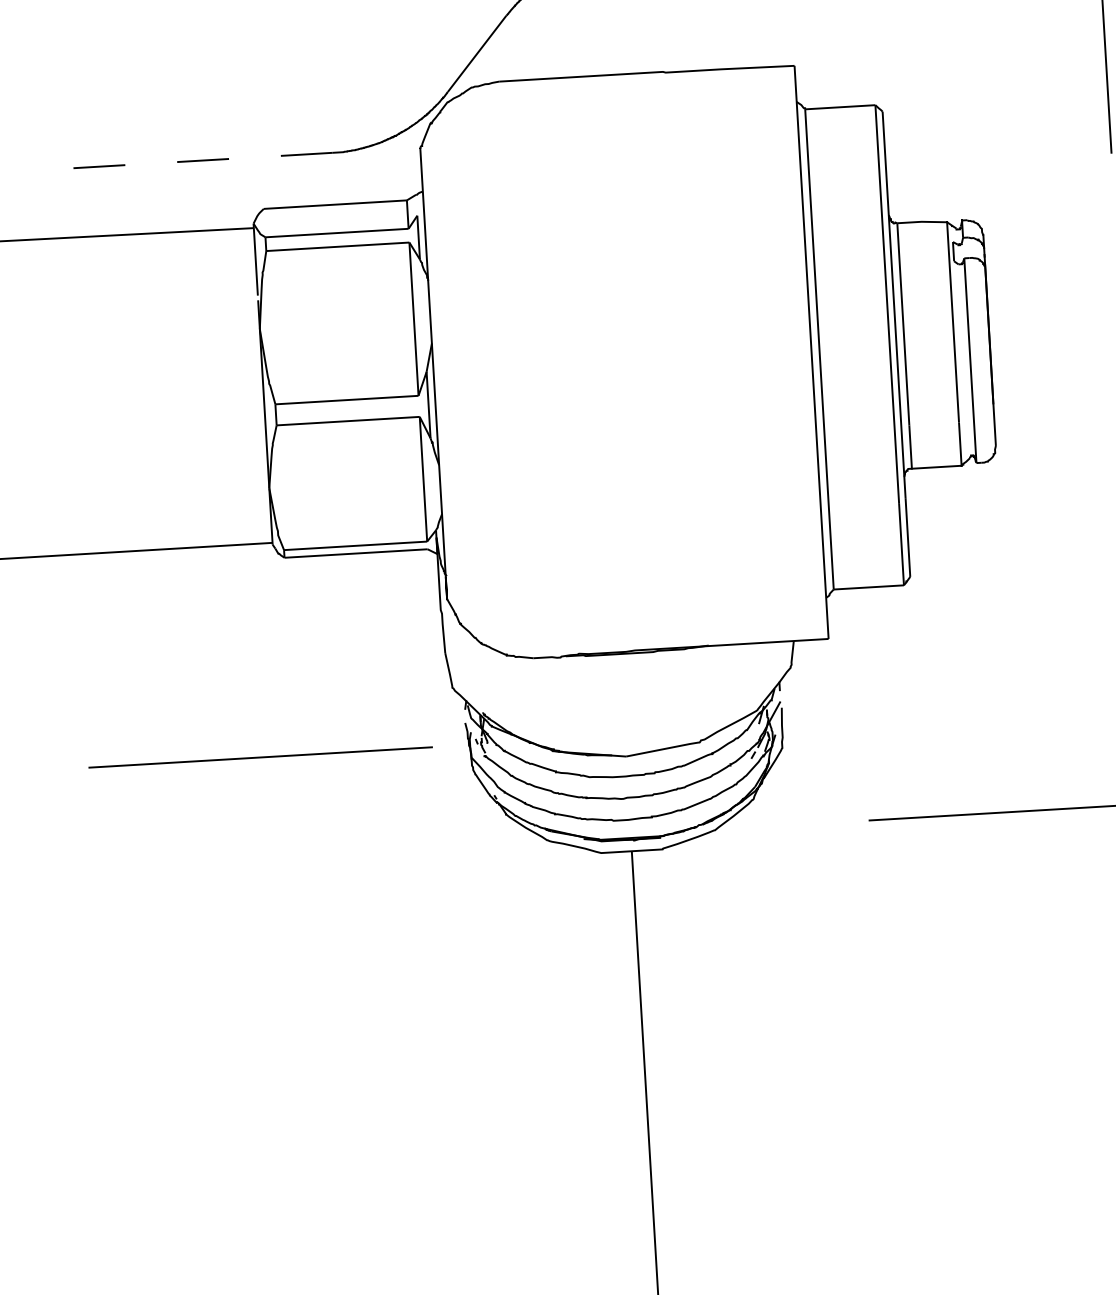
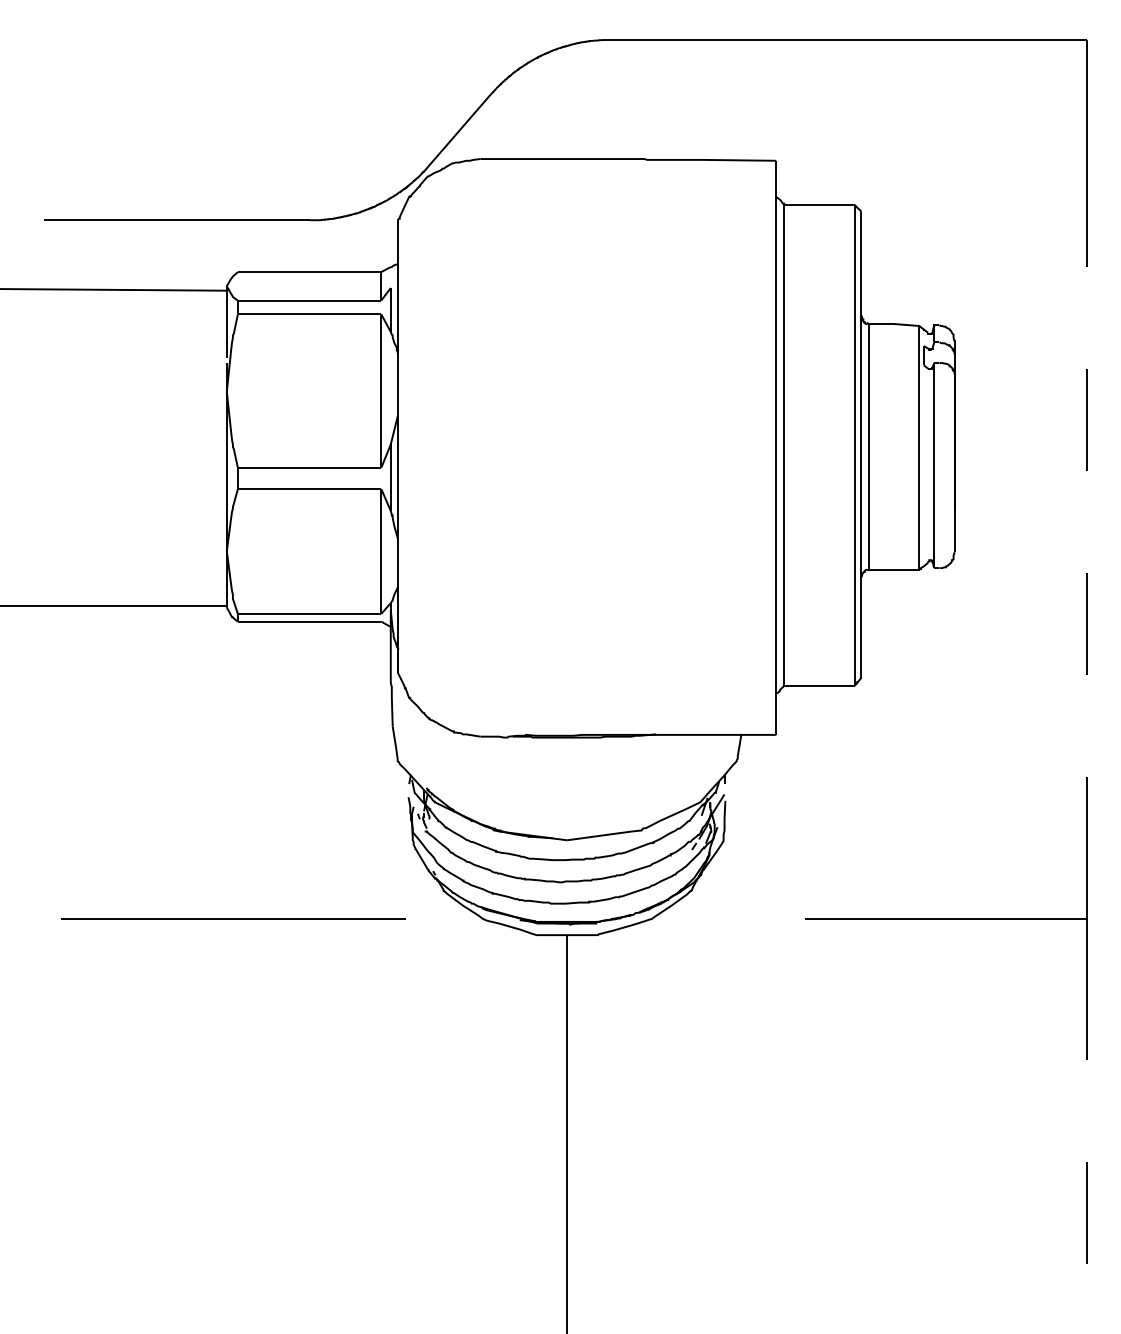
line: (200, 160) -> (177, 220), dashed -> solid
line: (260, 757) -> (233, 918), moved

